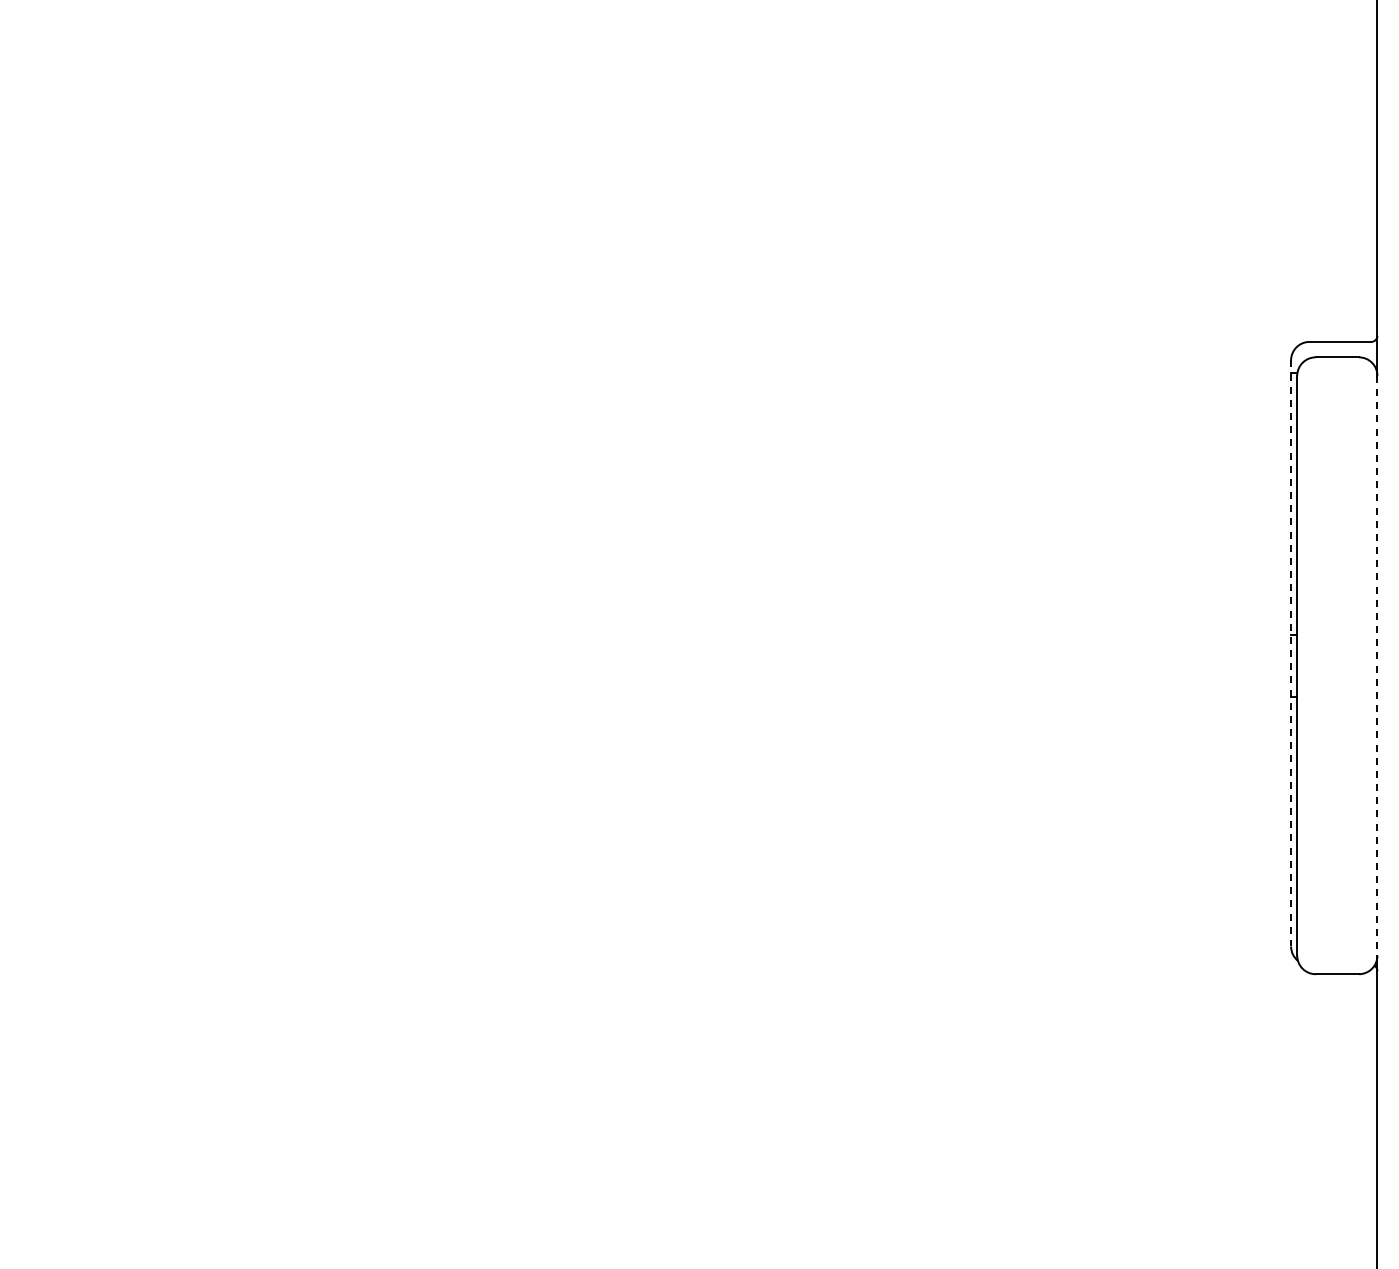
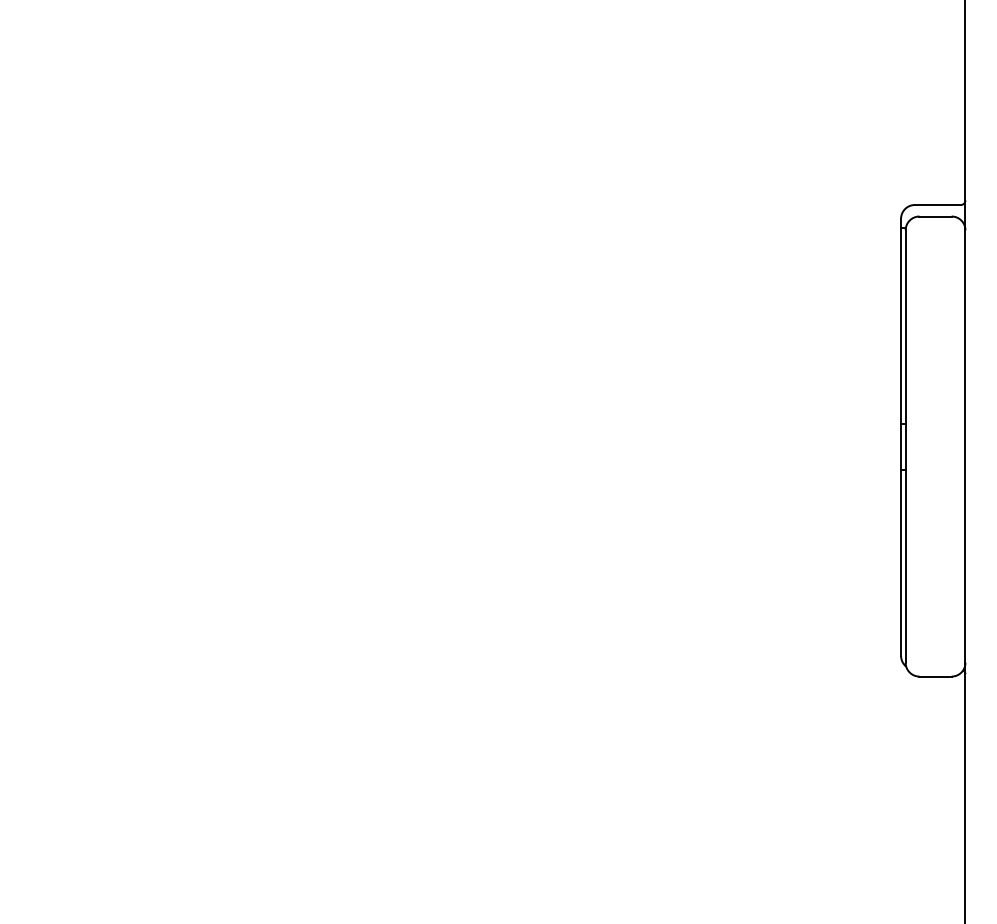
line: (1291, 653) -> (901, 437), dashed -> solid
line: (1377, 665) -> (965, 446), dashed -> solid

